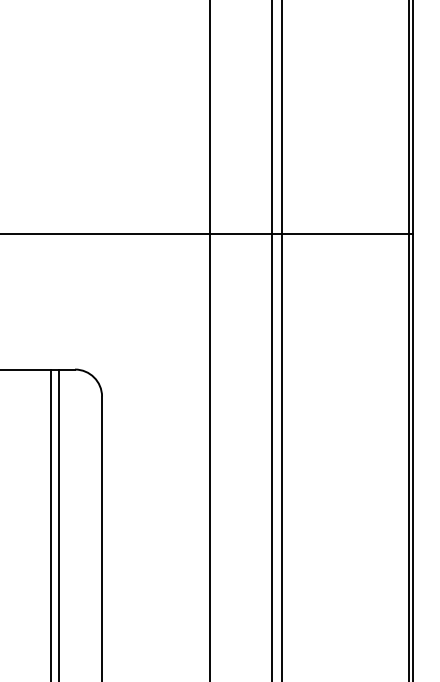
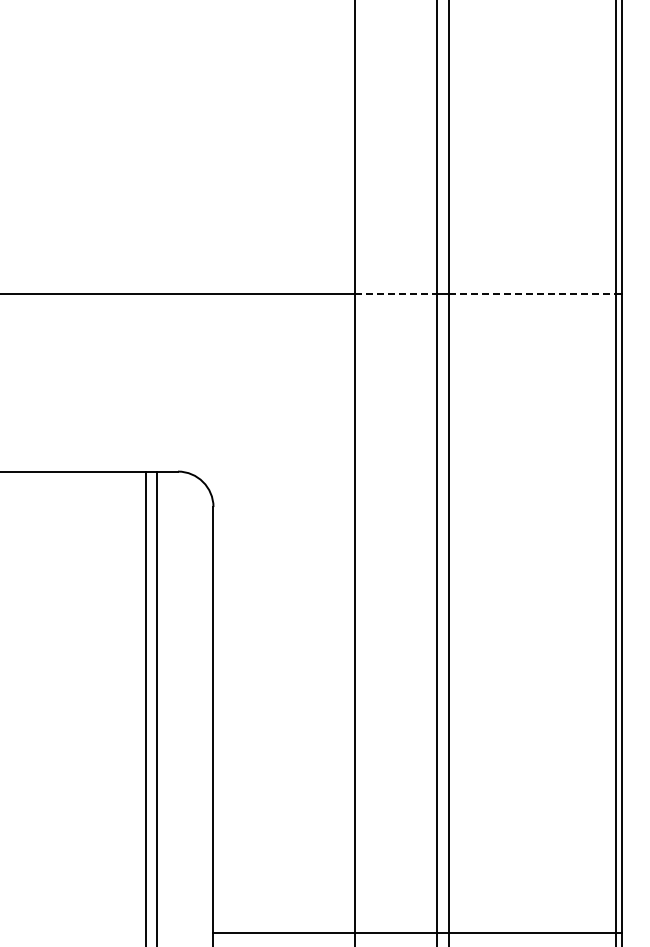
line: (241, 234) -> (396, 294), solid -> dashed
line: (345, 234) -> (532, 294), solid -> dashed

